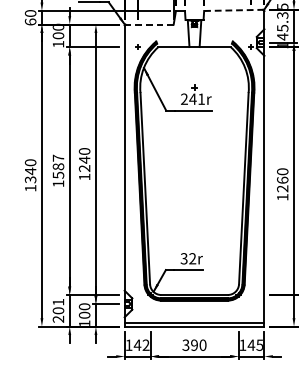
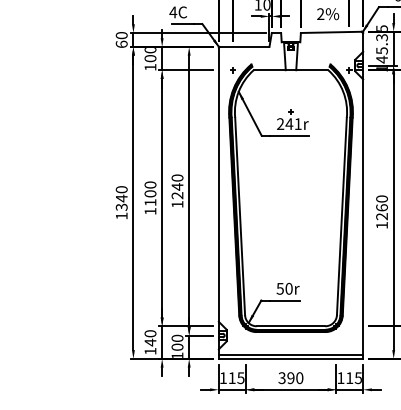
line: (234, 10) -> (332, 32), dashed -> solid
line: (149, 24) -> (244, 46), dashed -> solid
text: (58, 166) -> (150, 193), 1587 -> 1100
text: (188, 258) -> (284, 288), 32r -> 50r
text: (58, 310) -> (150, 342), 201 -> 140
text: (251, 344) -> (349, 377), 145 -> 115
text: (141, 345) -> (236, 378), 142 -> 115

